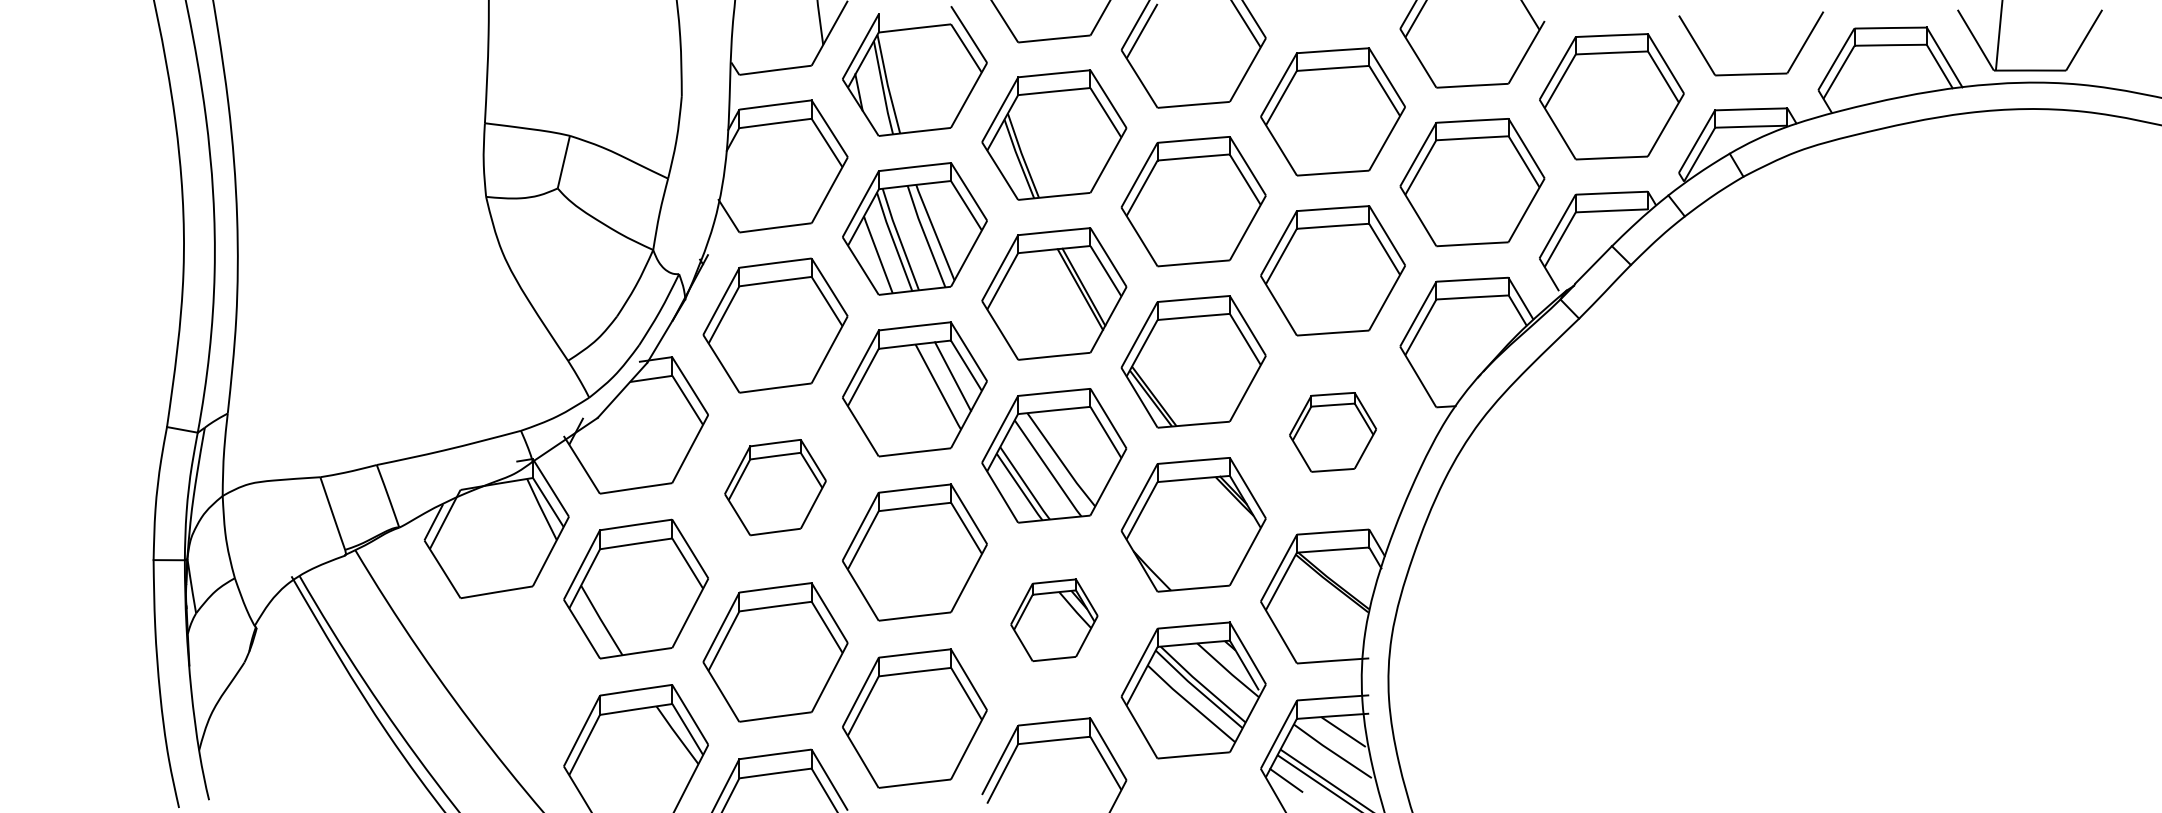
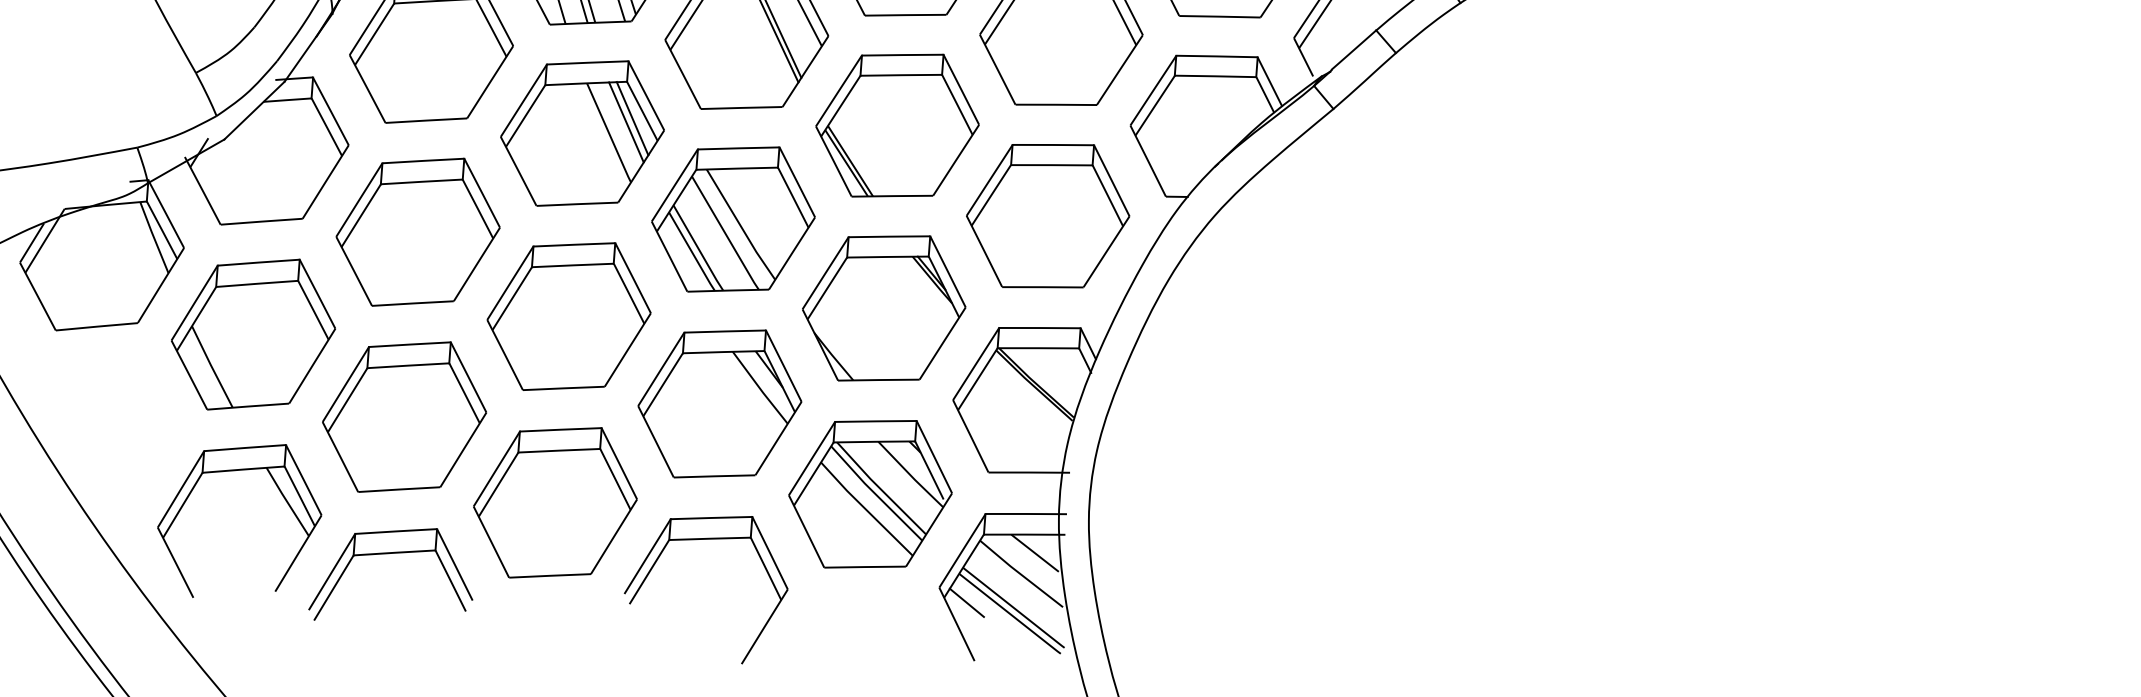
line: (957, 372) -> (631, 118), added
part: (1332, 432) -> (1047, 216), size x1.67
part: (775, 487) -> (418, 232), size x1.43
part: (1054, 620) -> (720, 404), size x1.67

